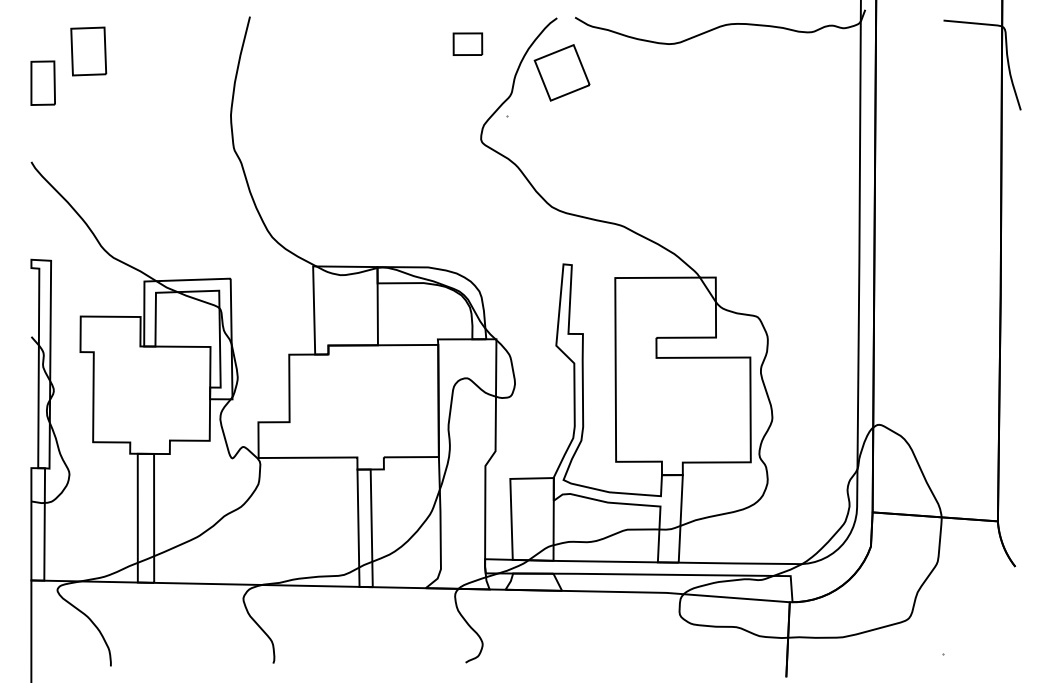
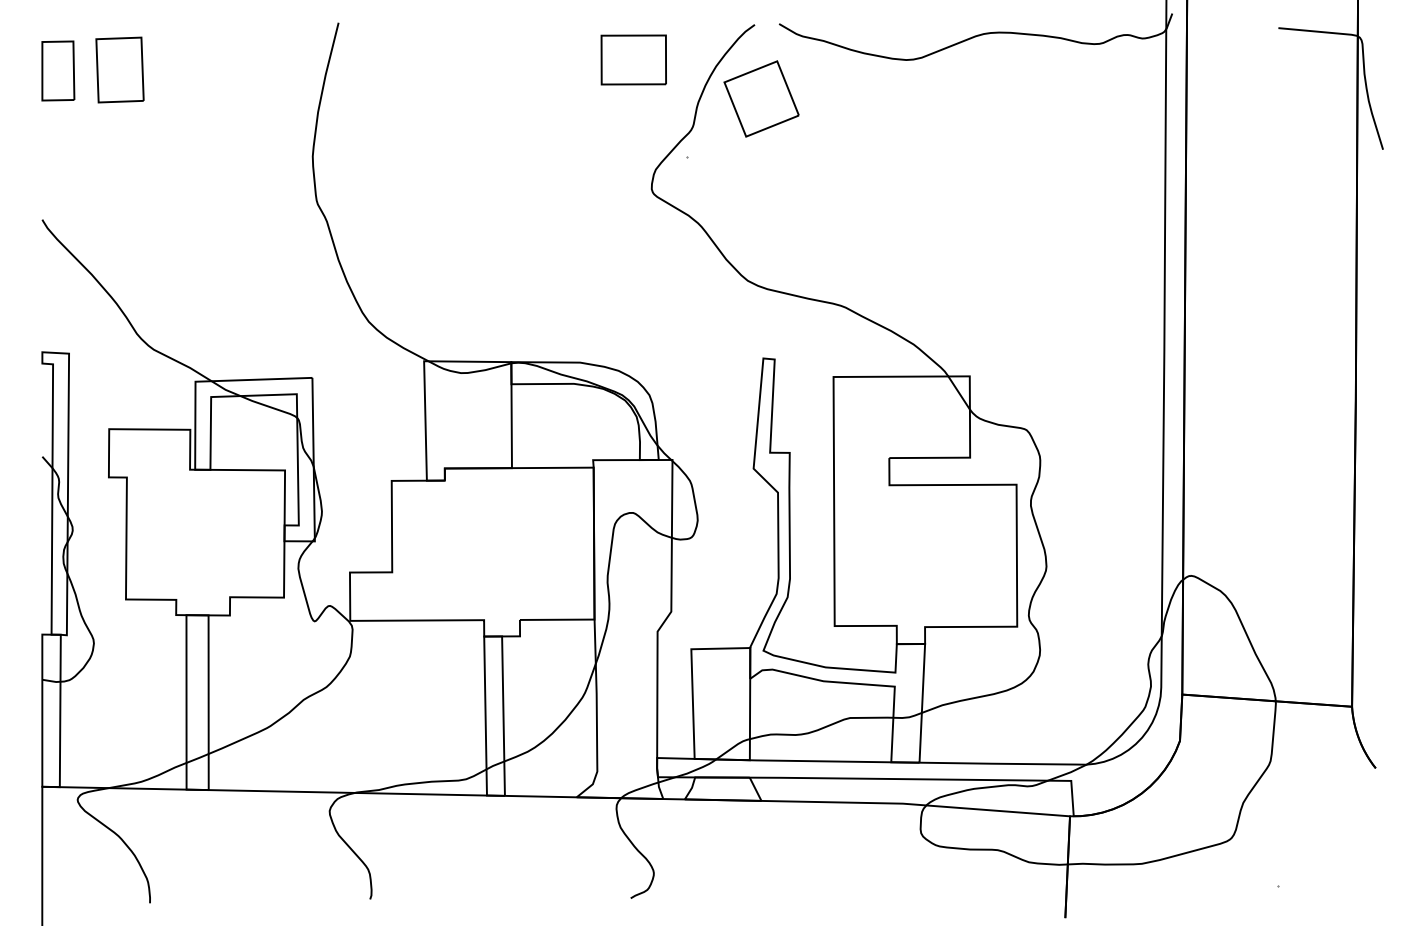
part: (467, 44) -> (633, 60), size x1.67
part: (42, 82) -> (57, 70), moved

